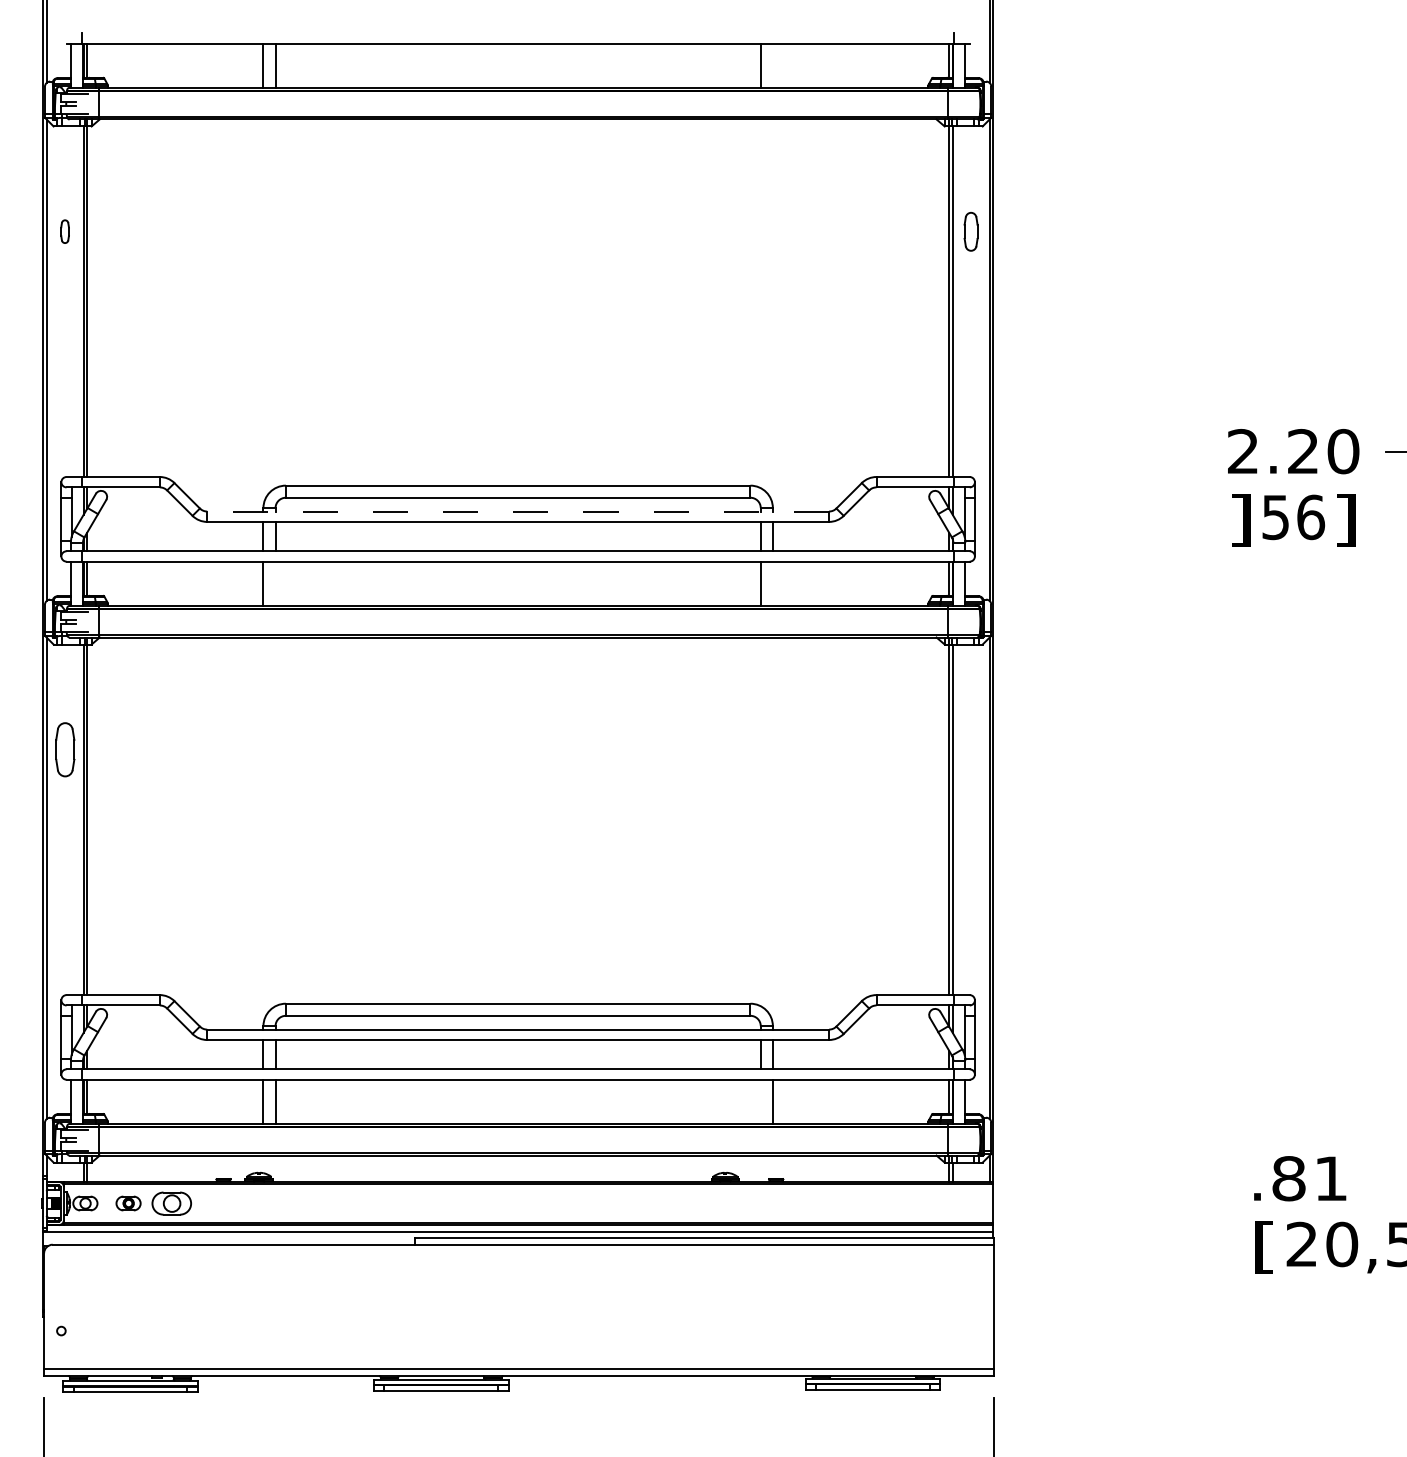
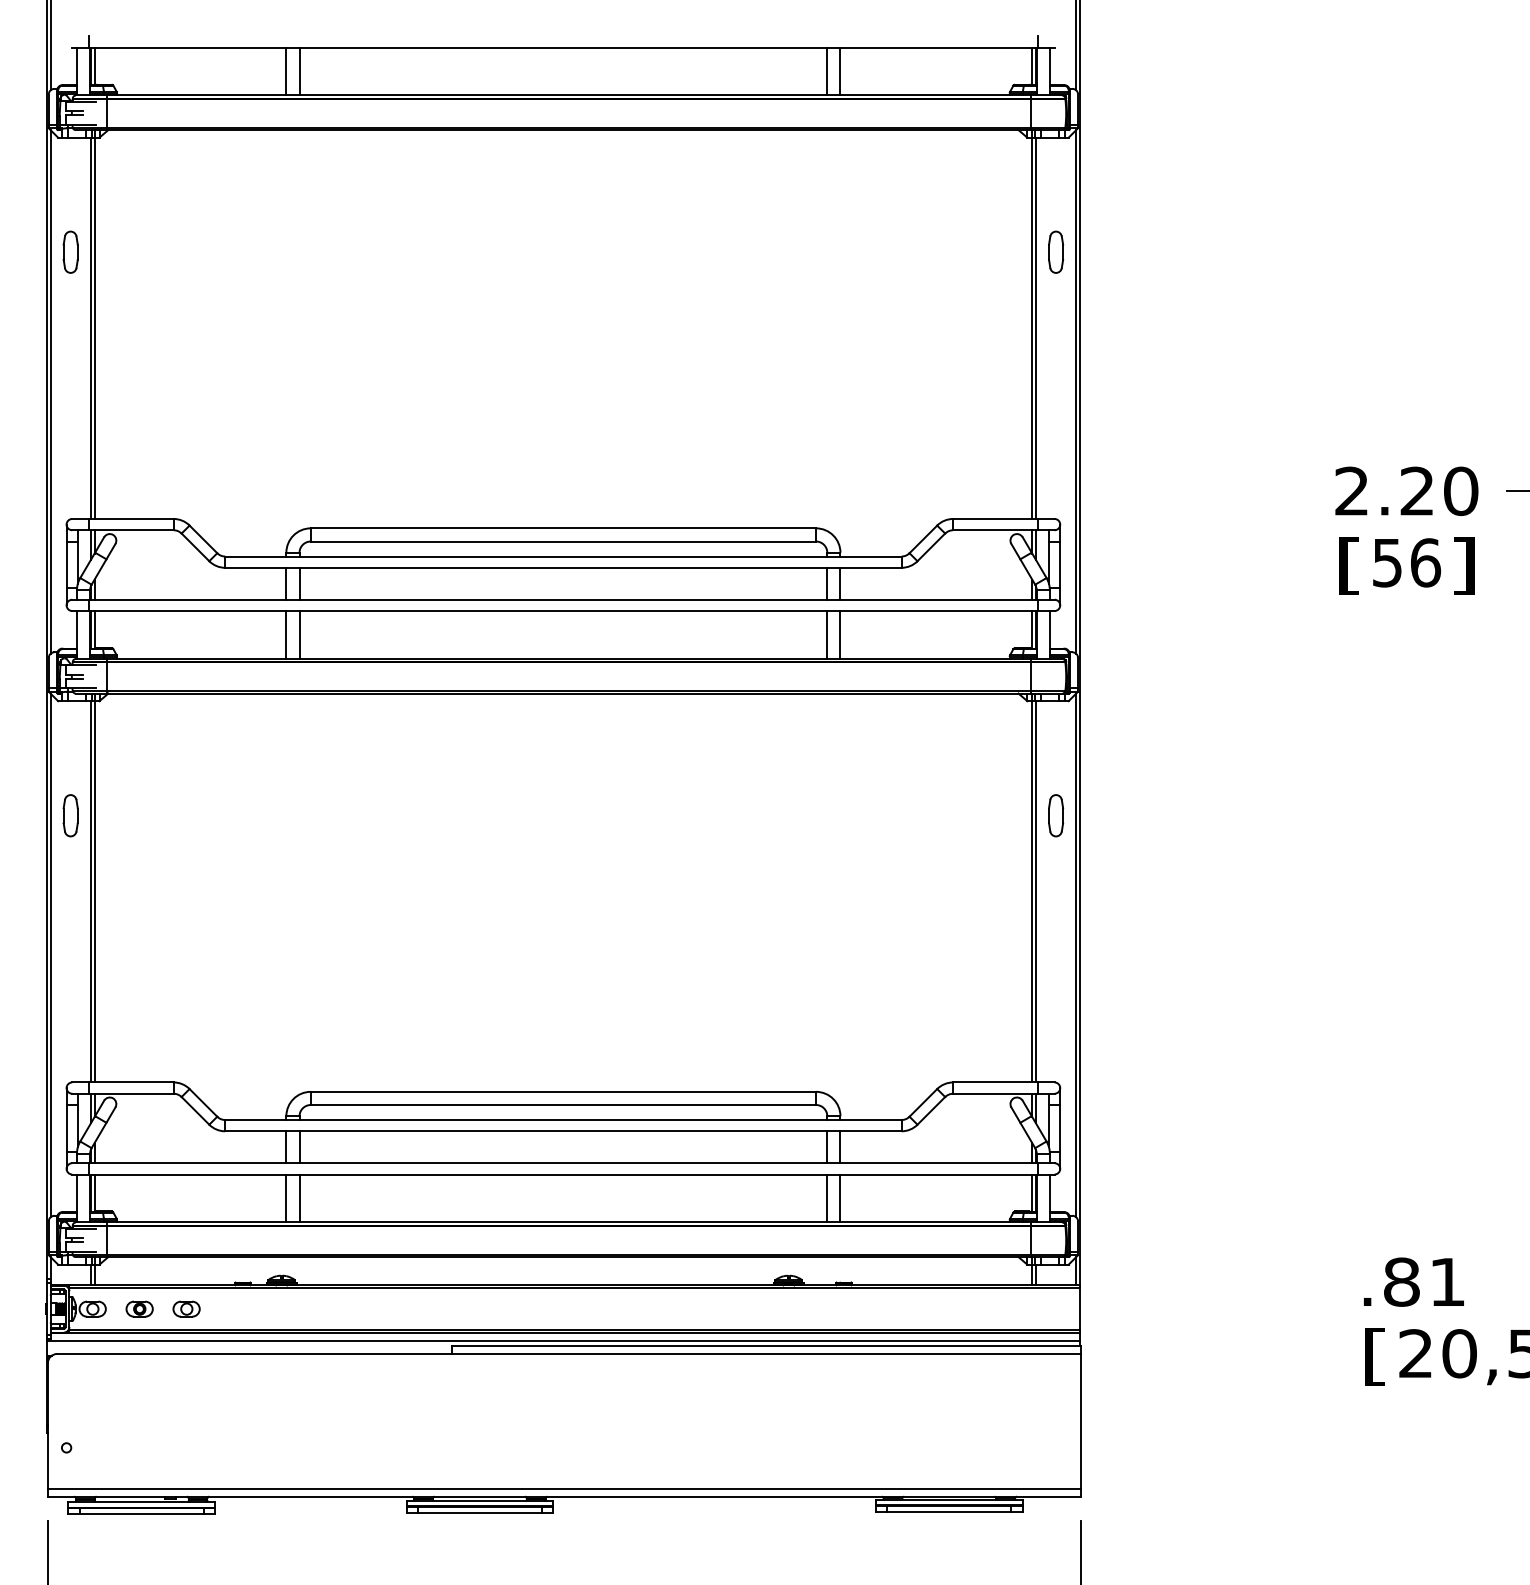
line: (772, 65) -> (840, 71), added
part: (64, 231) -> (70, 251), size x1.67
line: (517, 511) -> (562, 556), dashed -> solid
text: (1240, 519) -> (1349, 565), ] -> [
line: (275, 583) -> (299, 634), added
line: (772, 583) -> (840, 634), added
part: (64, 749) -> (70, 815), size x0.71
part: (971, 749) -> (1056, 815), added
line: (760, 1101) -> (827, 1198), added
part: (171, 1202) -> (186, 1308), size x0.62

